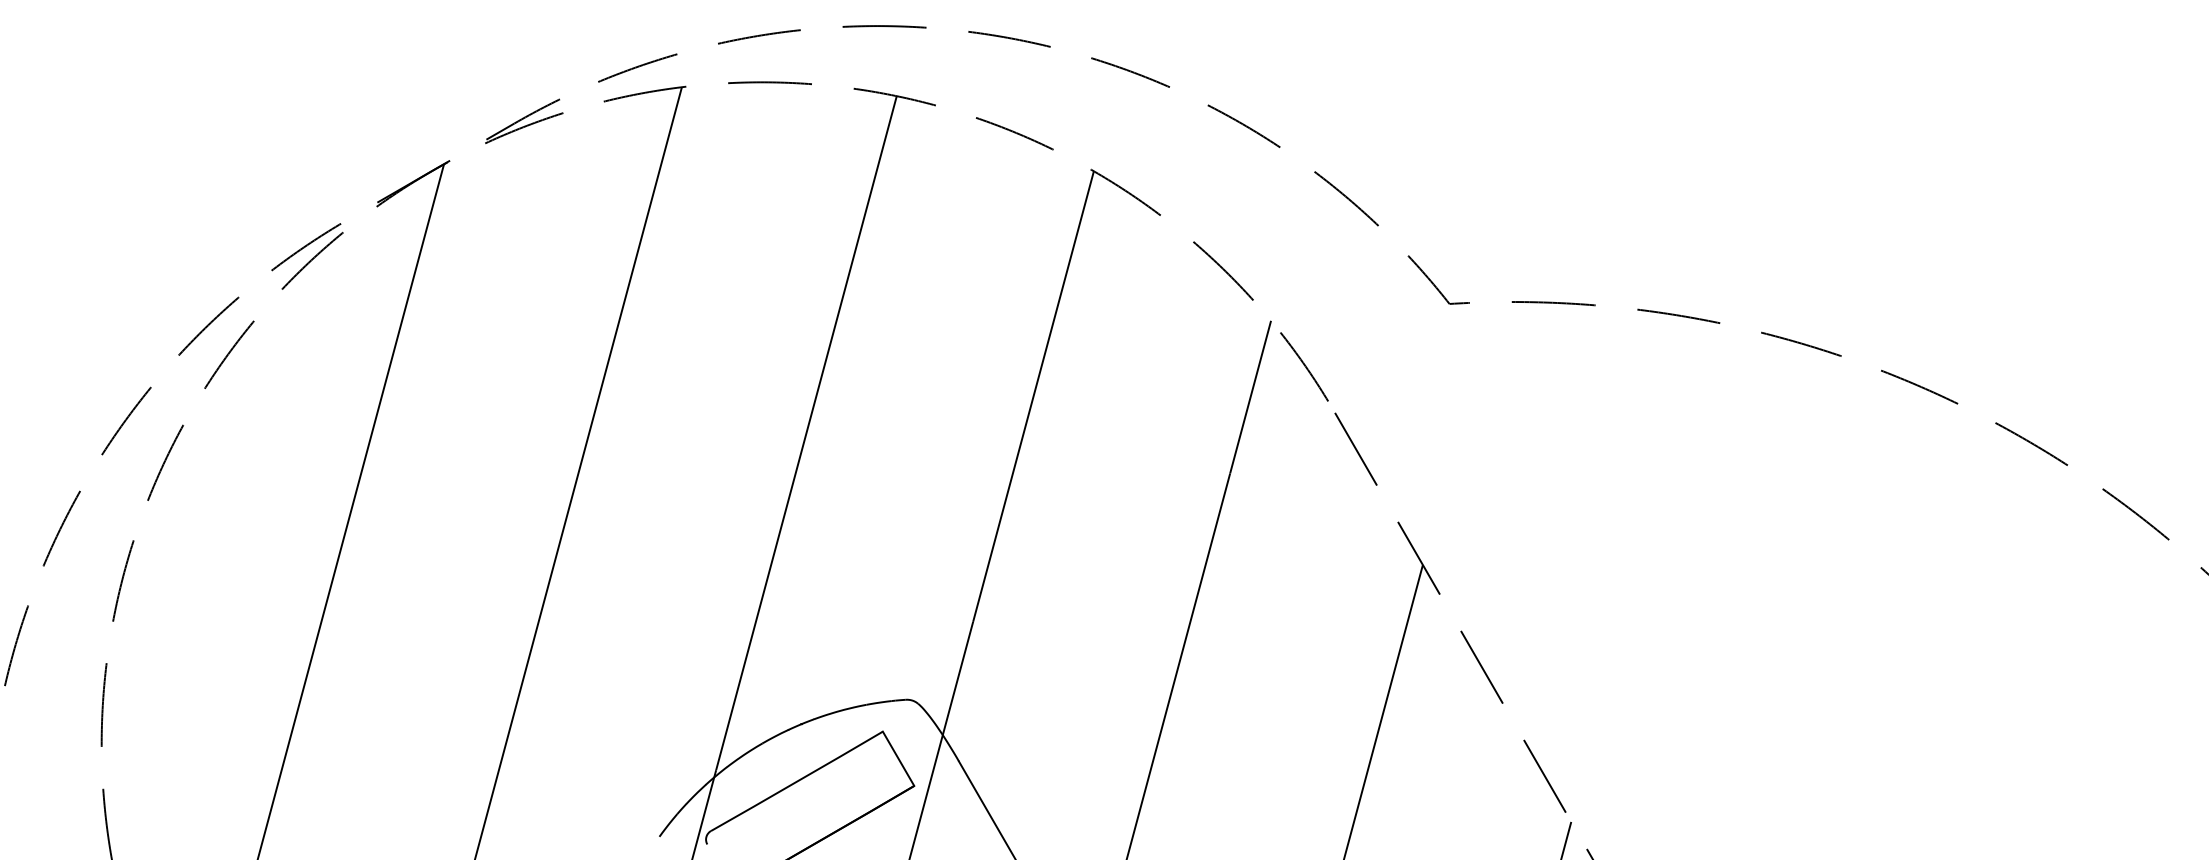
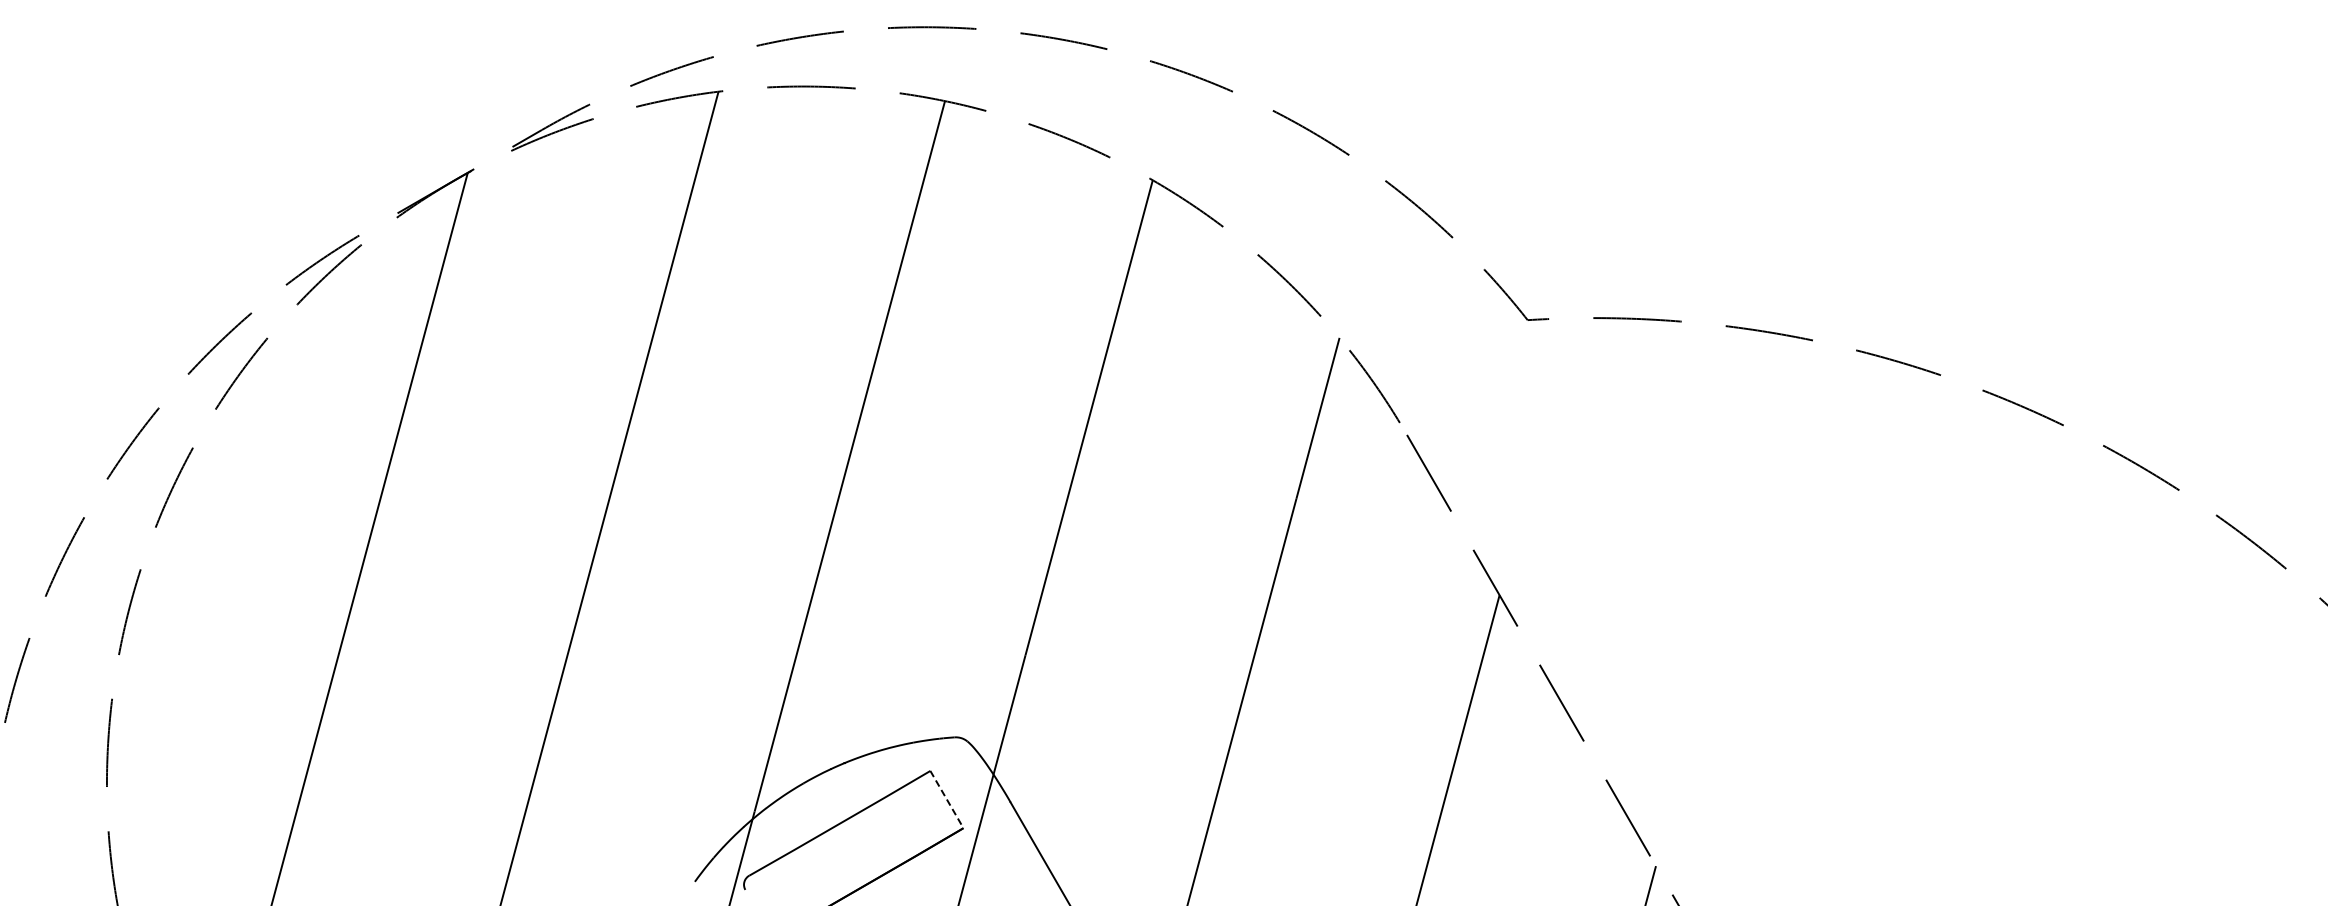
line: (899, 758) -> (947, 799), solid -> dashed

